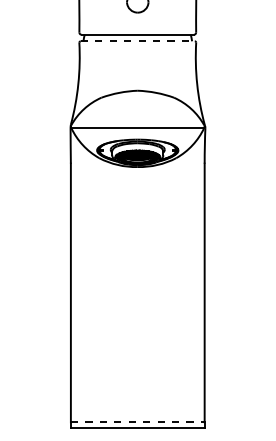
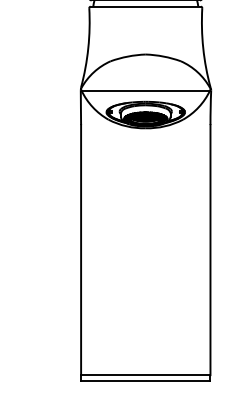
line: (138, 41) -> (146, 6), dashed -> solid
line: (137, 422) -> (145, 375), dashed -> solid

